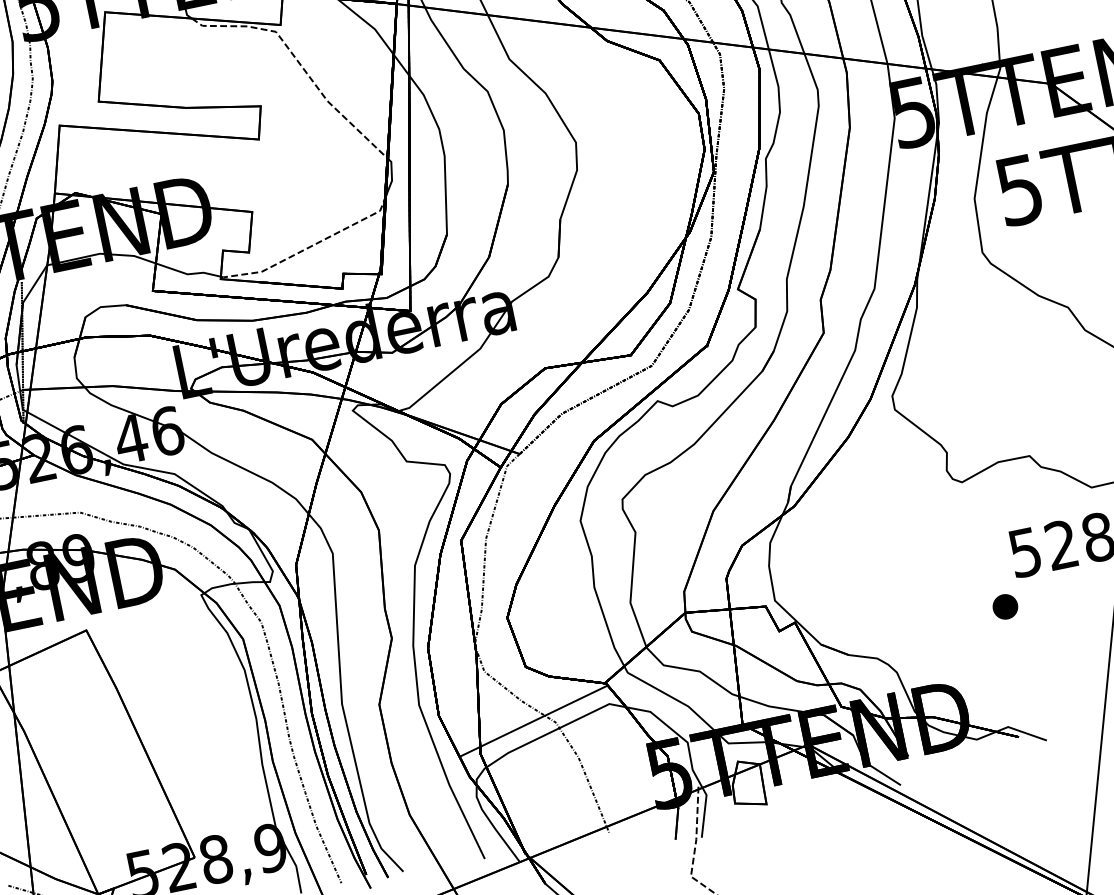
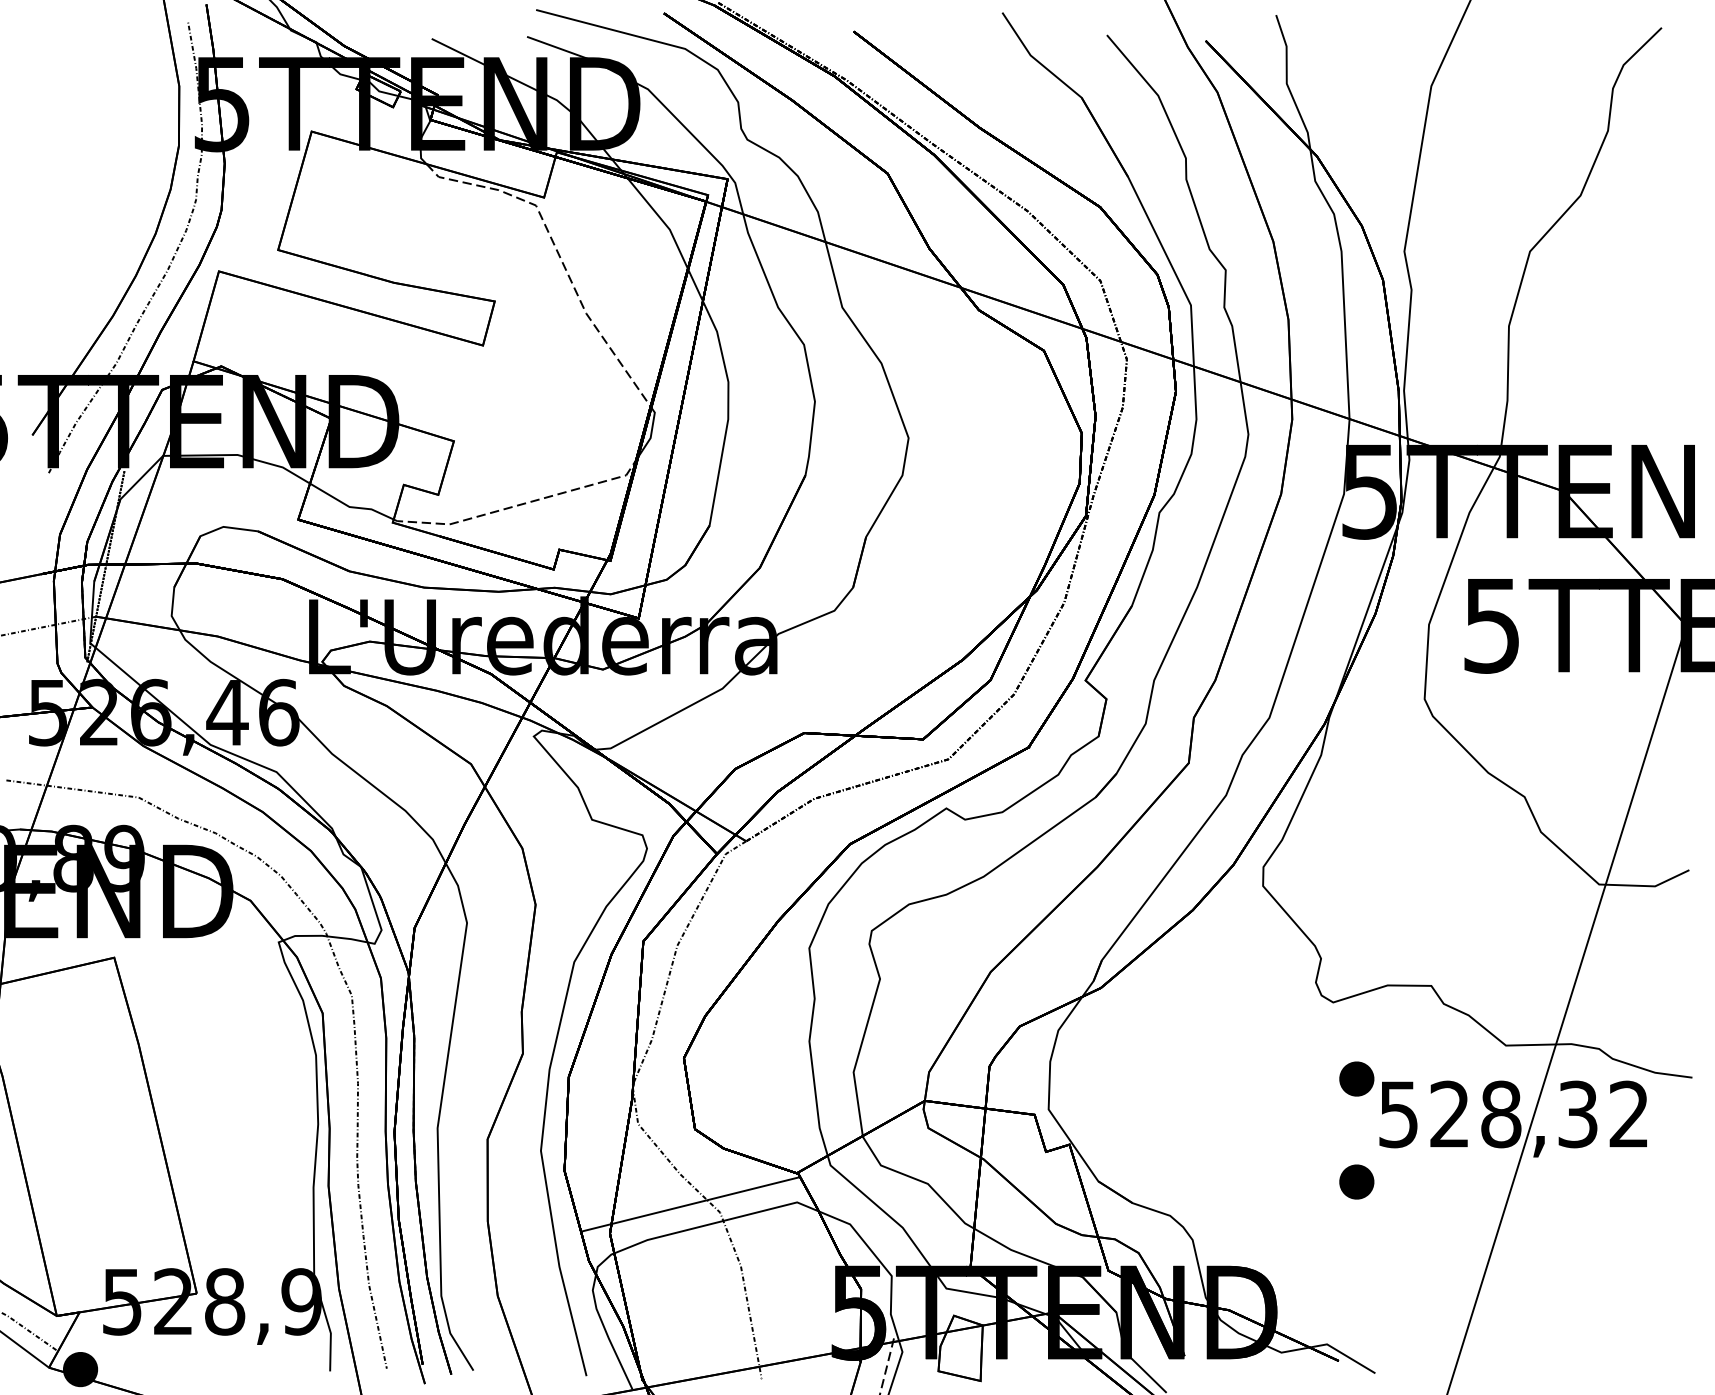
part: (989, 533) -> (1356, 1078), added

